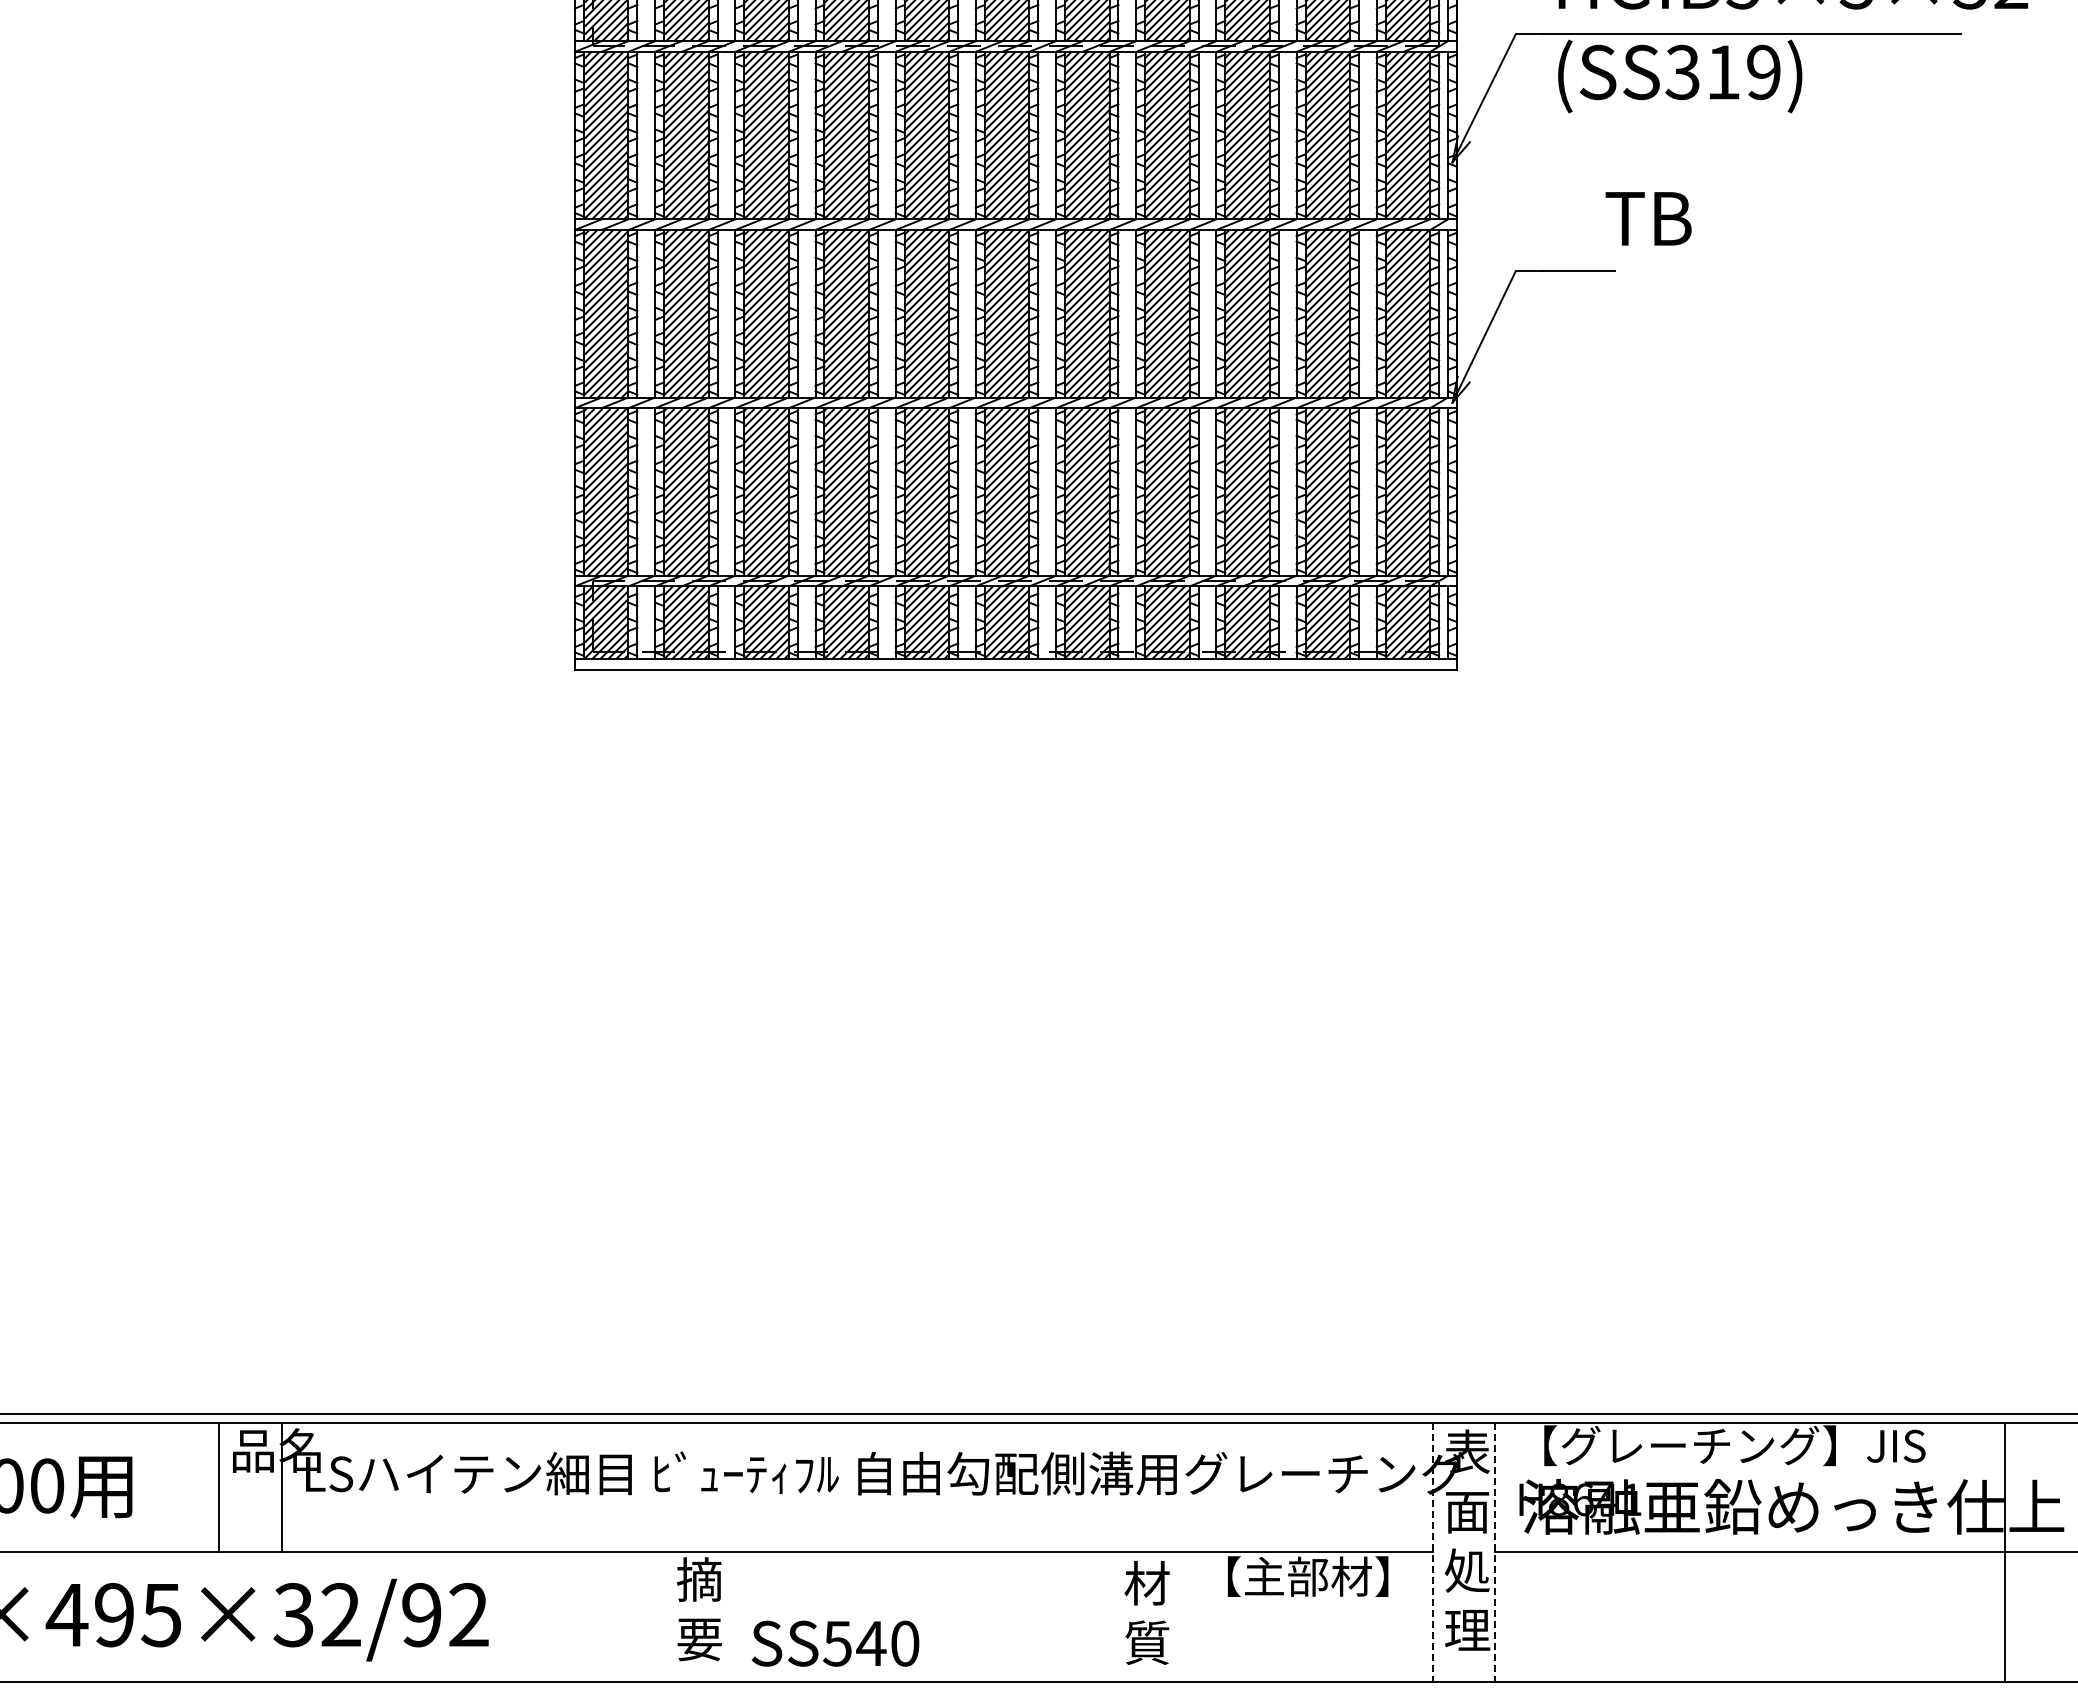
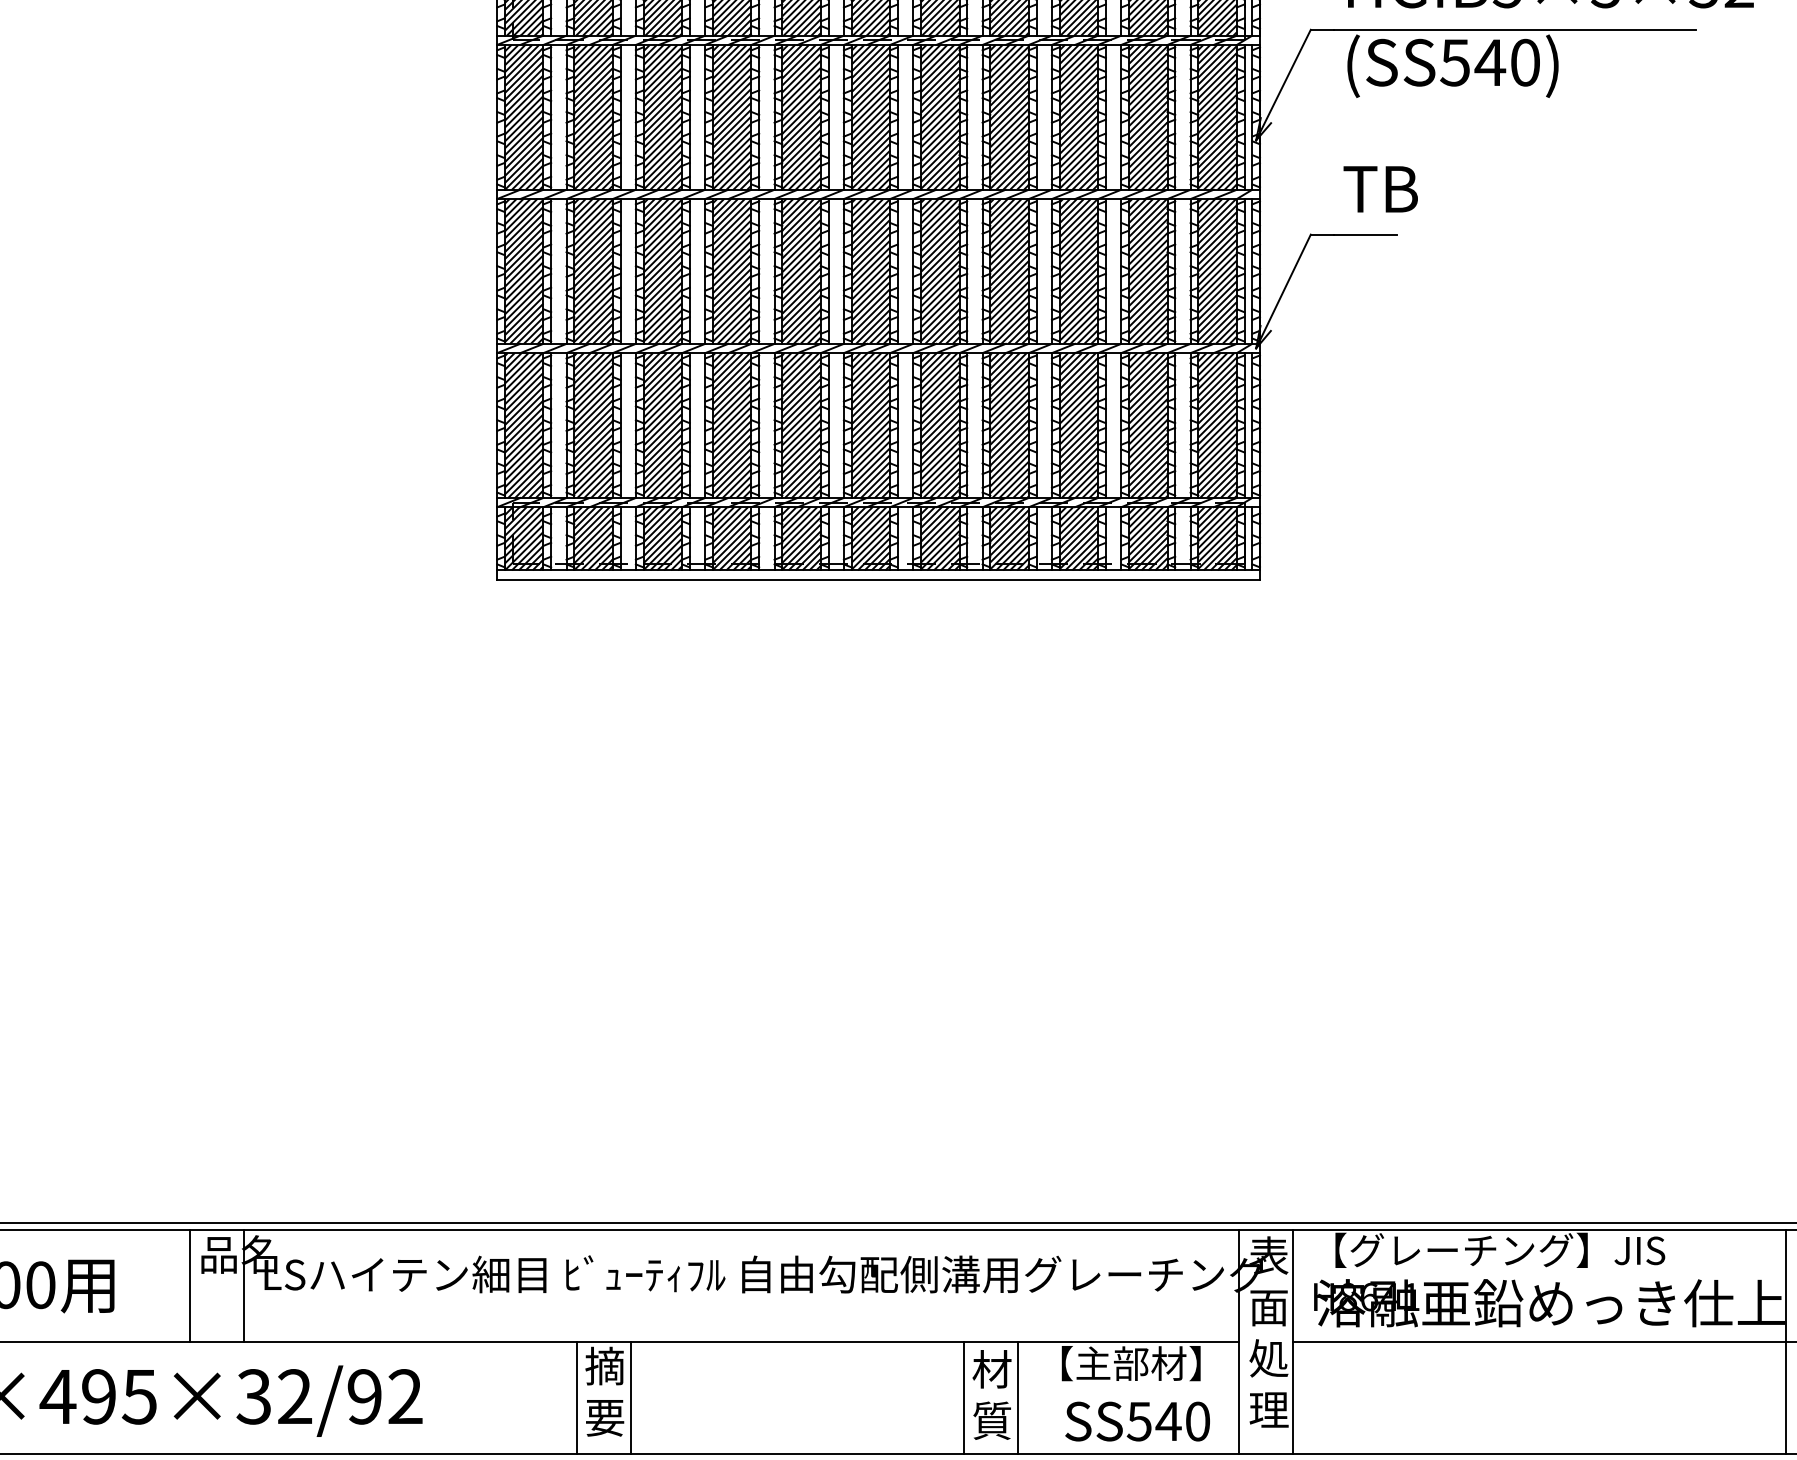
text: (1722, 72) -> (1489, 62), (SS319) -> (SS540)
text: (1648, 218) -> (1380, 189), moved
line: (2004, 1551) -> (1786, 1341), moved
line: (1432, 1552) -> (1238, 1342), dashed -> solid
line: (1495, 1552) -> (1293, 1342), dashed -> solid
line: (667, 1616) -> (577, 1398), added
line: (729, 1616) -> (630, 1398), added
line: (1114, 1616) -> (963, 1398), added
line: (1176, 1616) -> (1017, 1398), added
text: (835, 1643) -> (1137, 1421), moved

